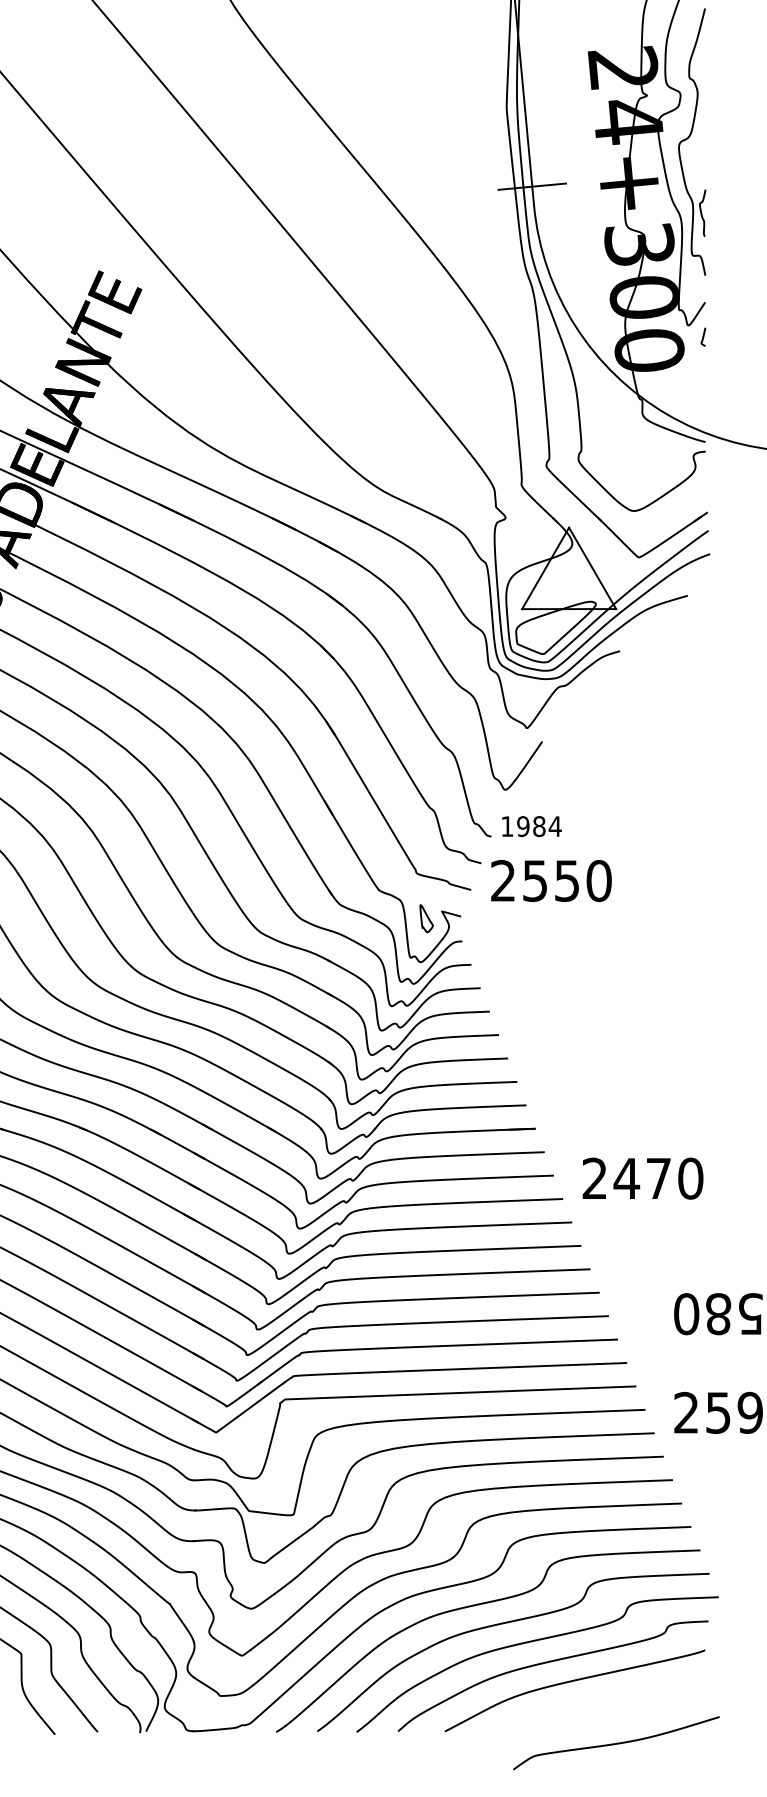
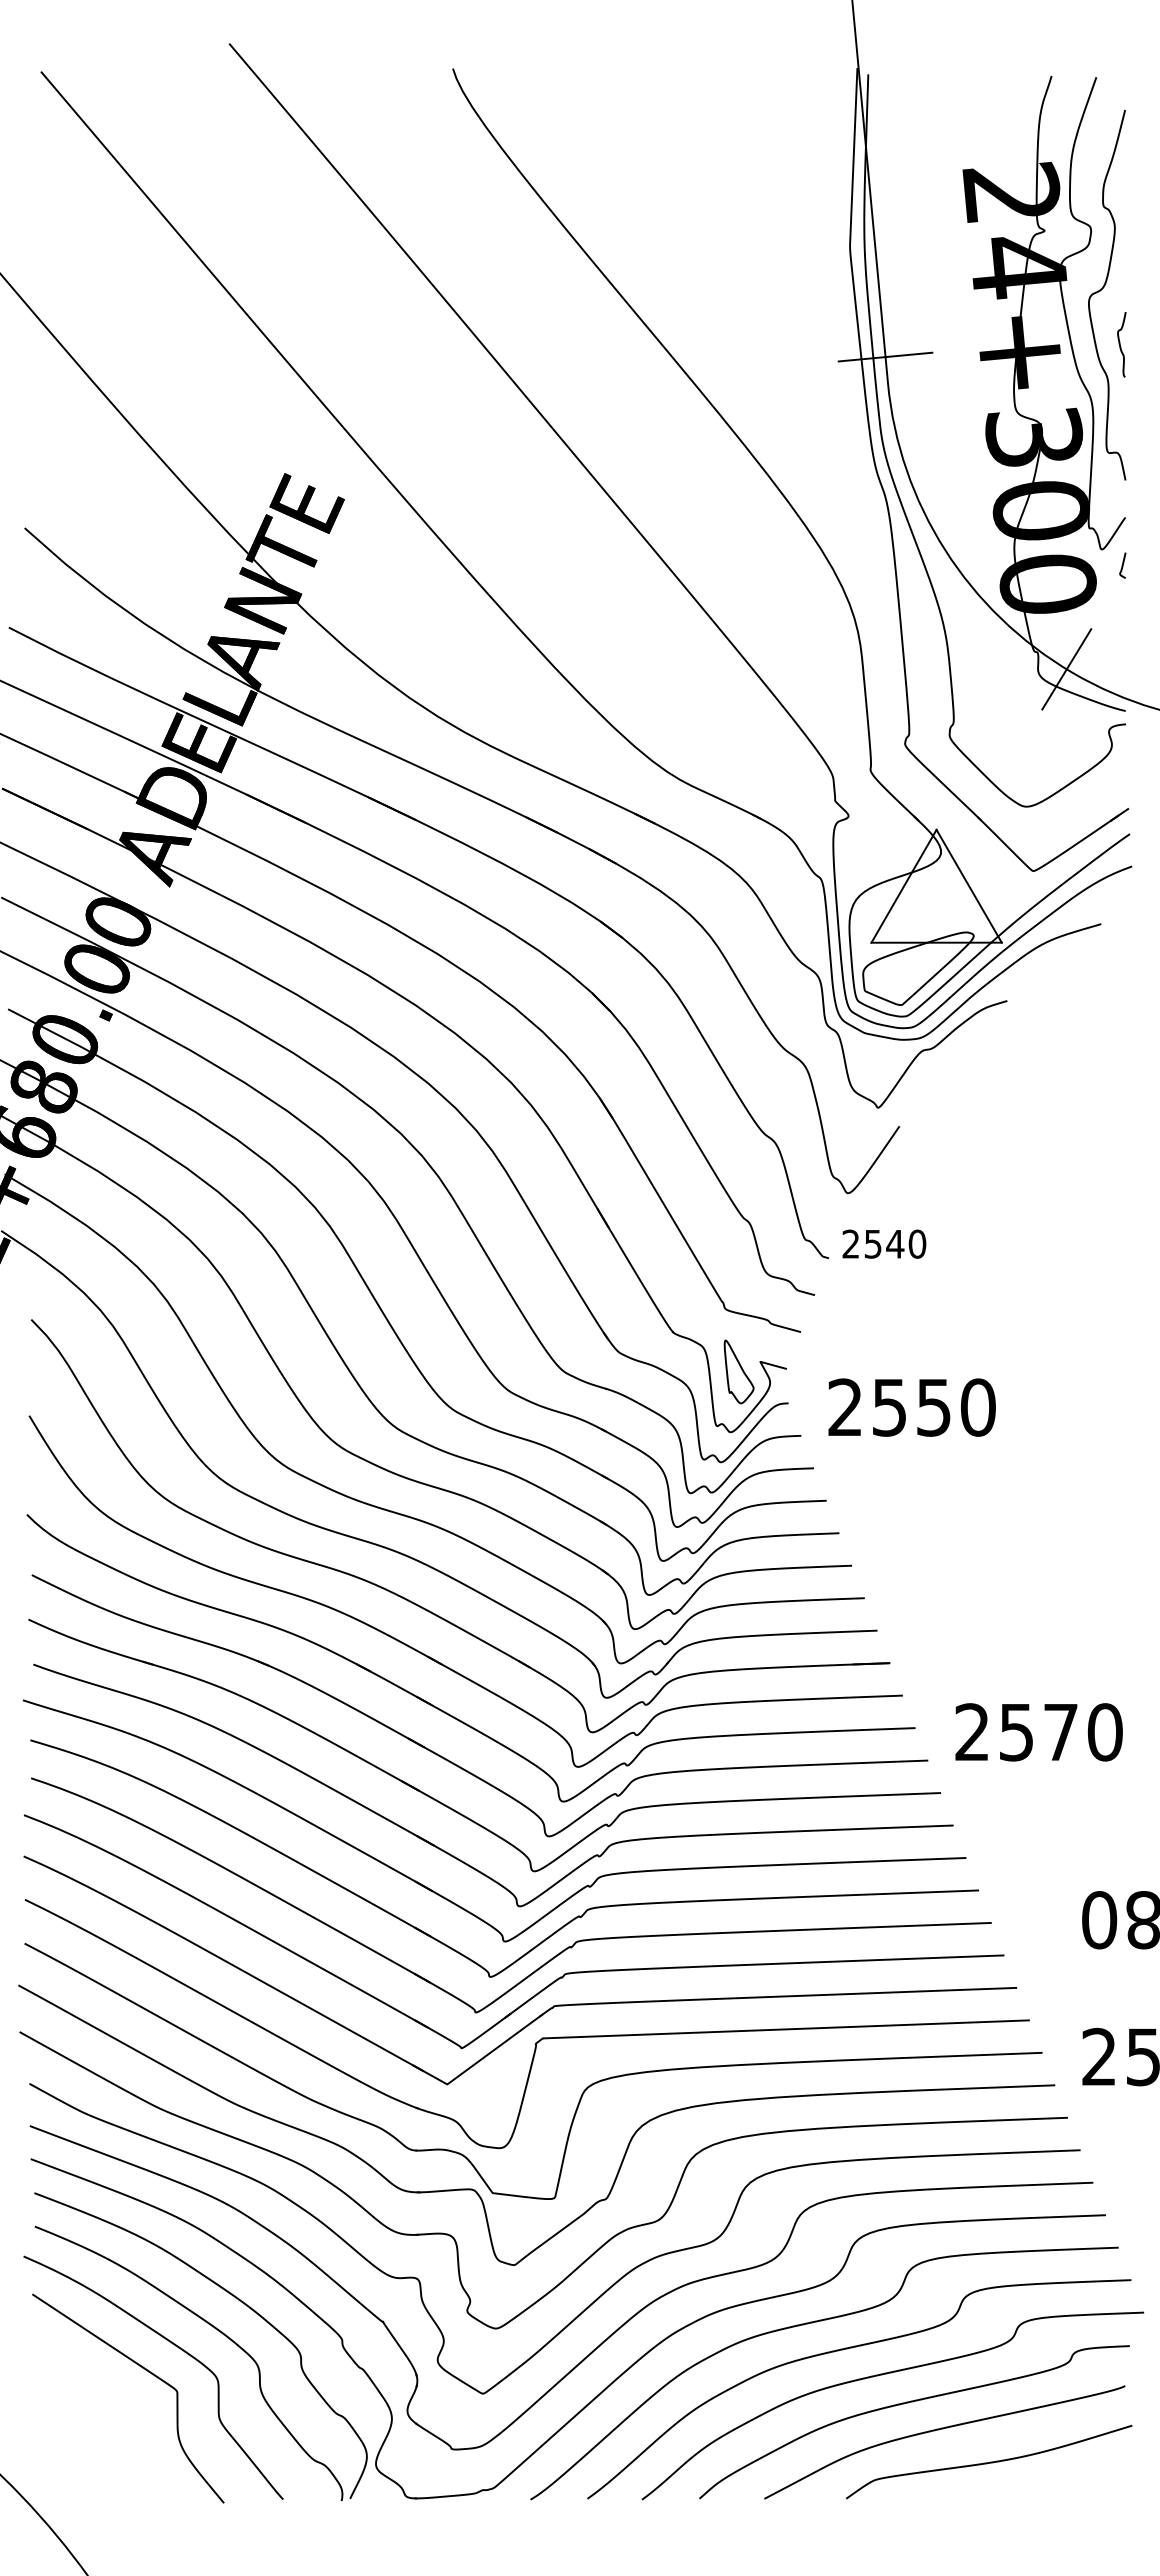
curve: (701, 212) -> (1120, 344), moved
line: (662, 412) -> (1066, 669), added
text: (531, 826) -> (884, 1243), 1984 -> 2540
text: (551, 880) -> (911, 1407), moved
part: (426, 918) -> (738, 1371), size x1.67
text: (626, 1178) -> (1016, 1732), 2470 -> 2570
curve: (616, 1743) -> (989, 2462), moved

